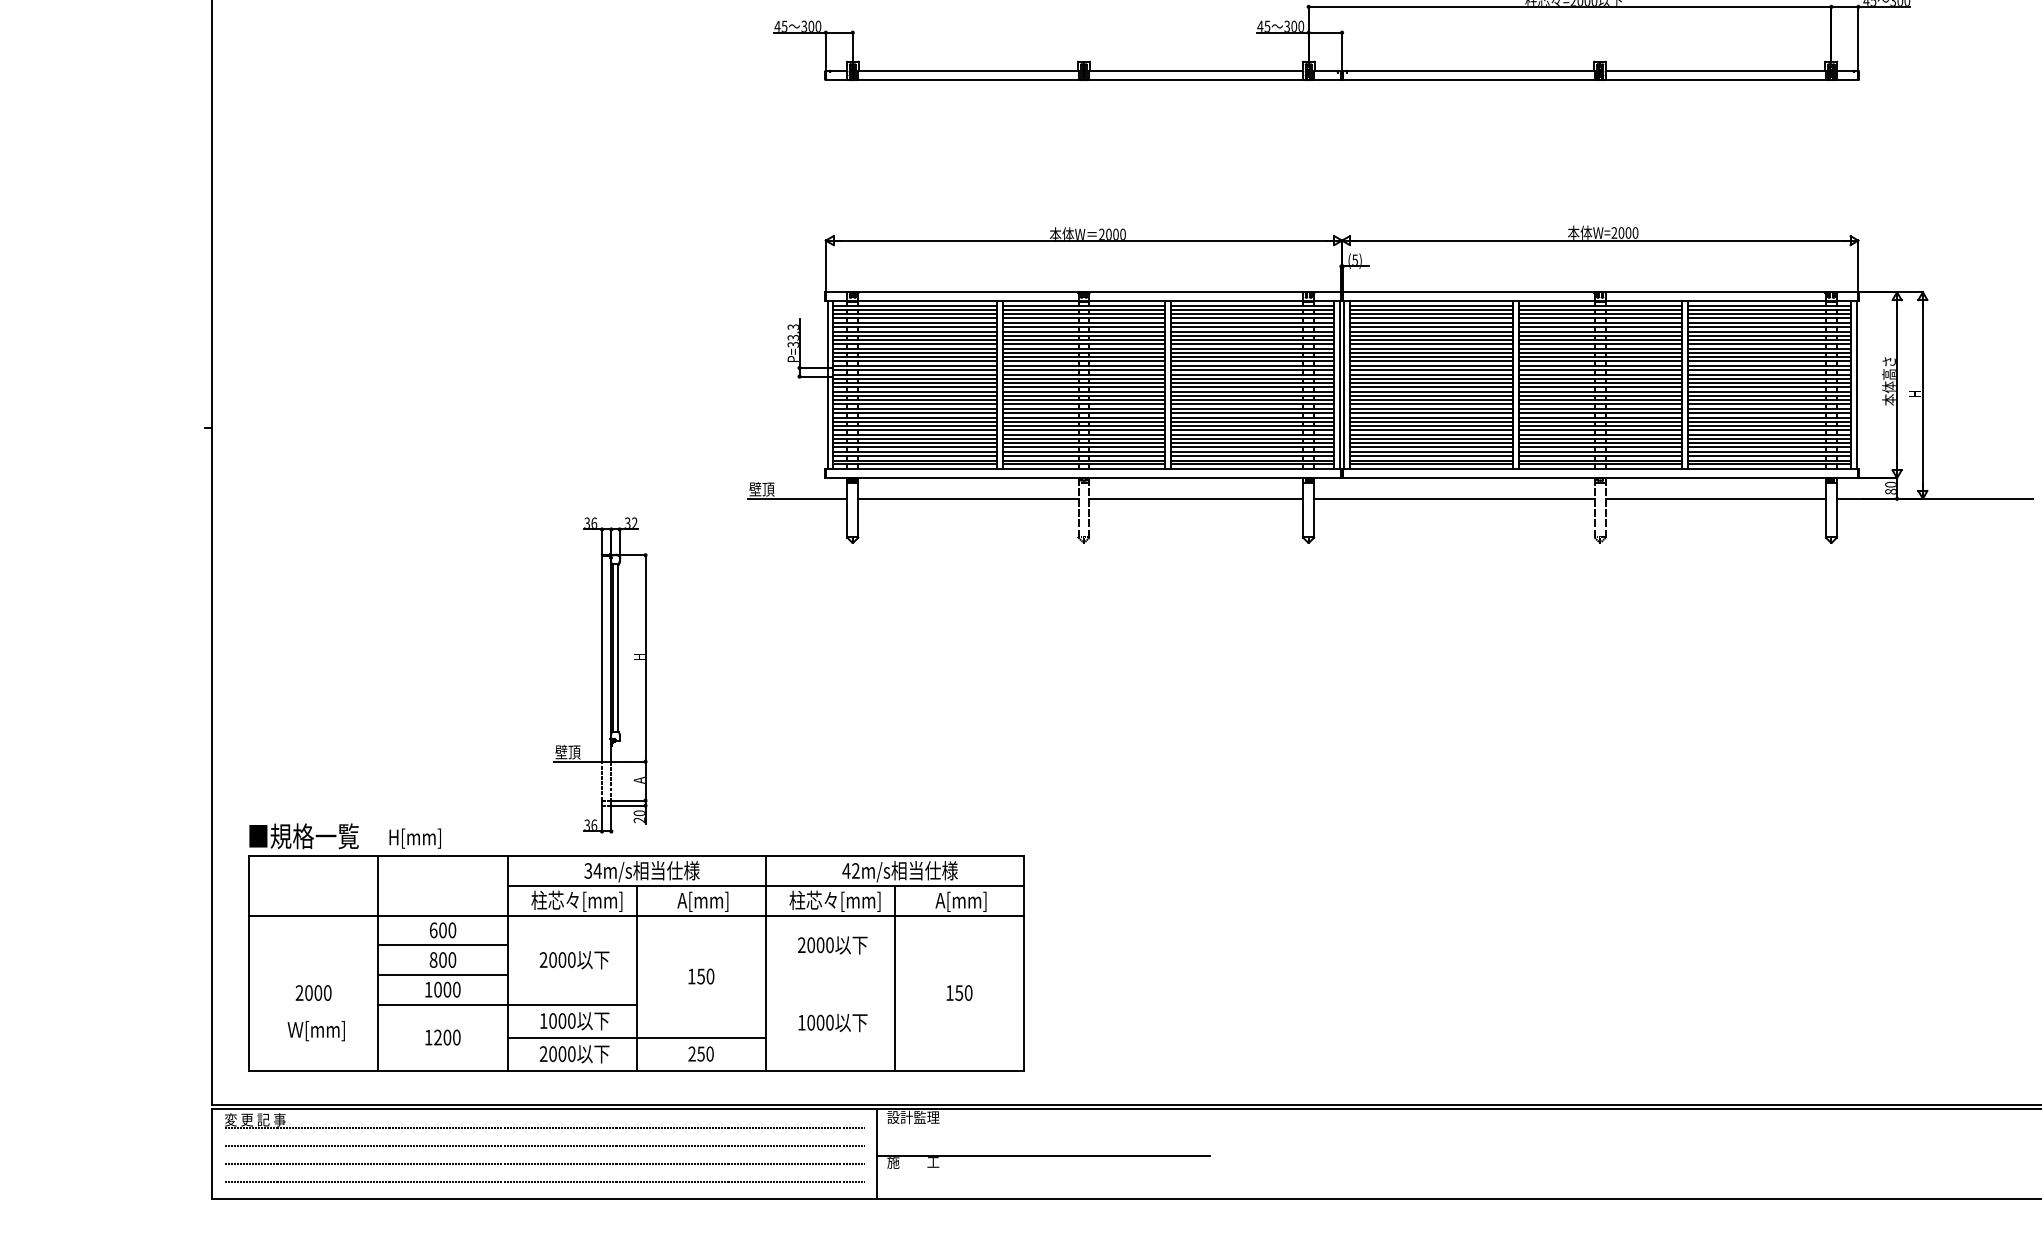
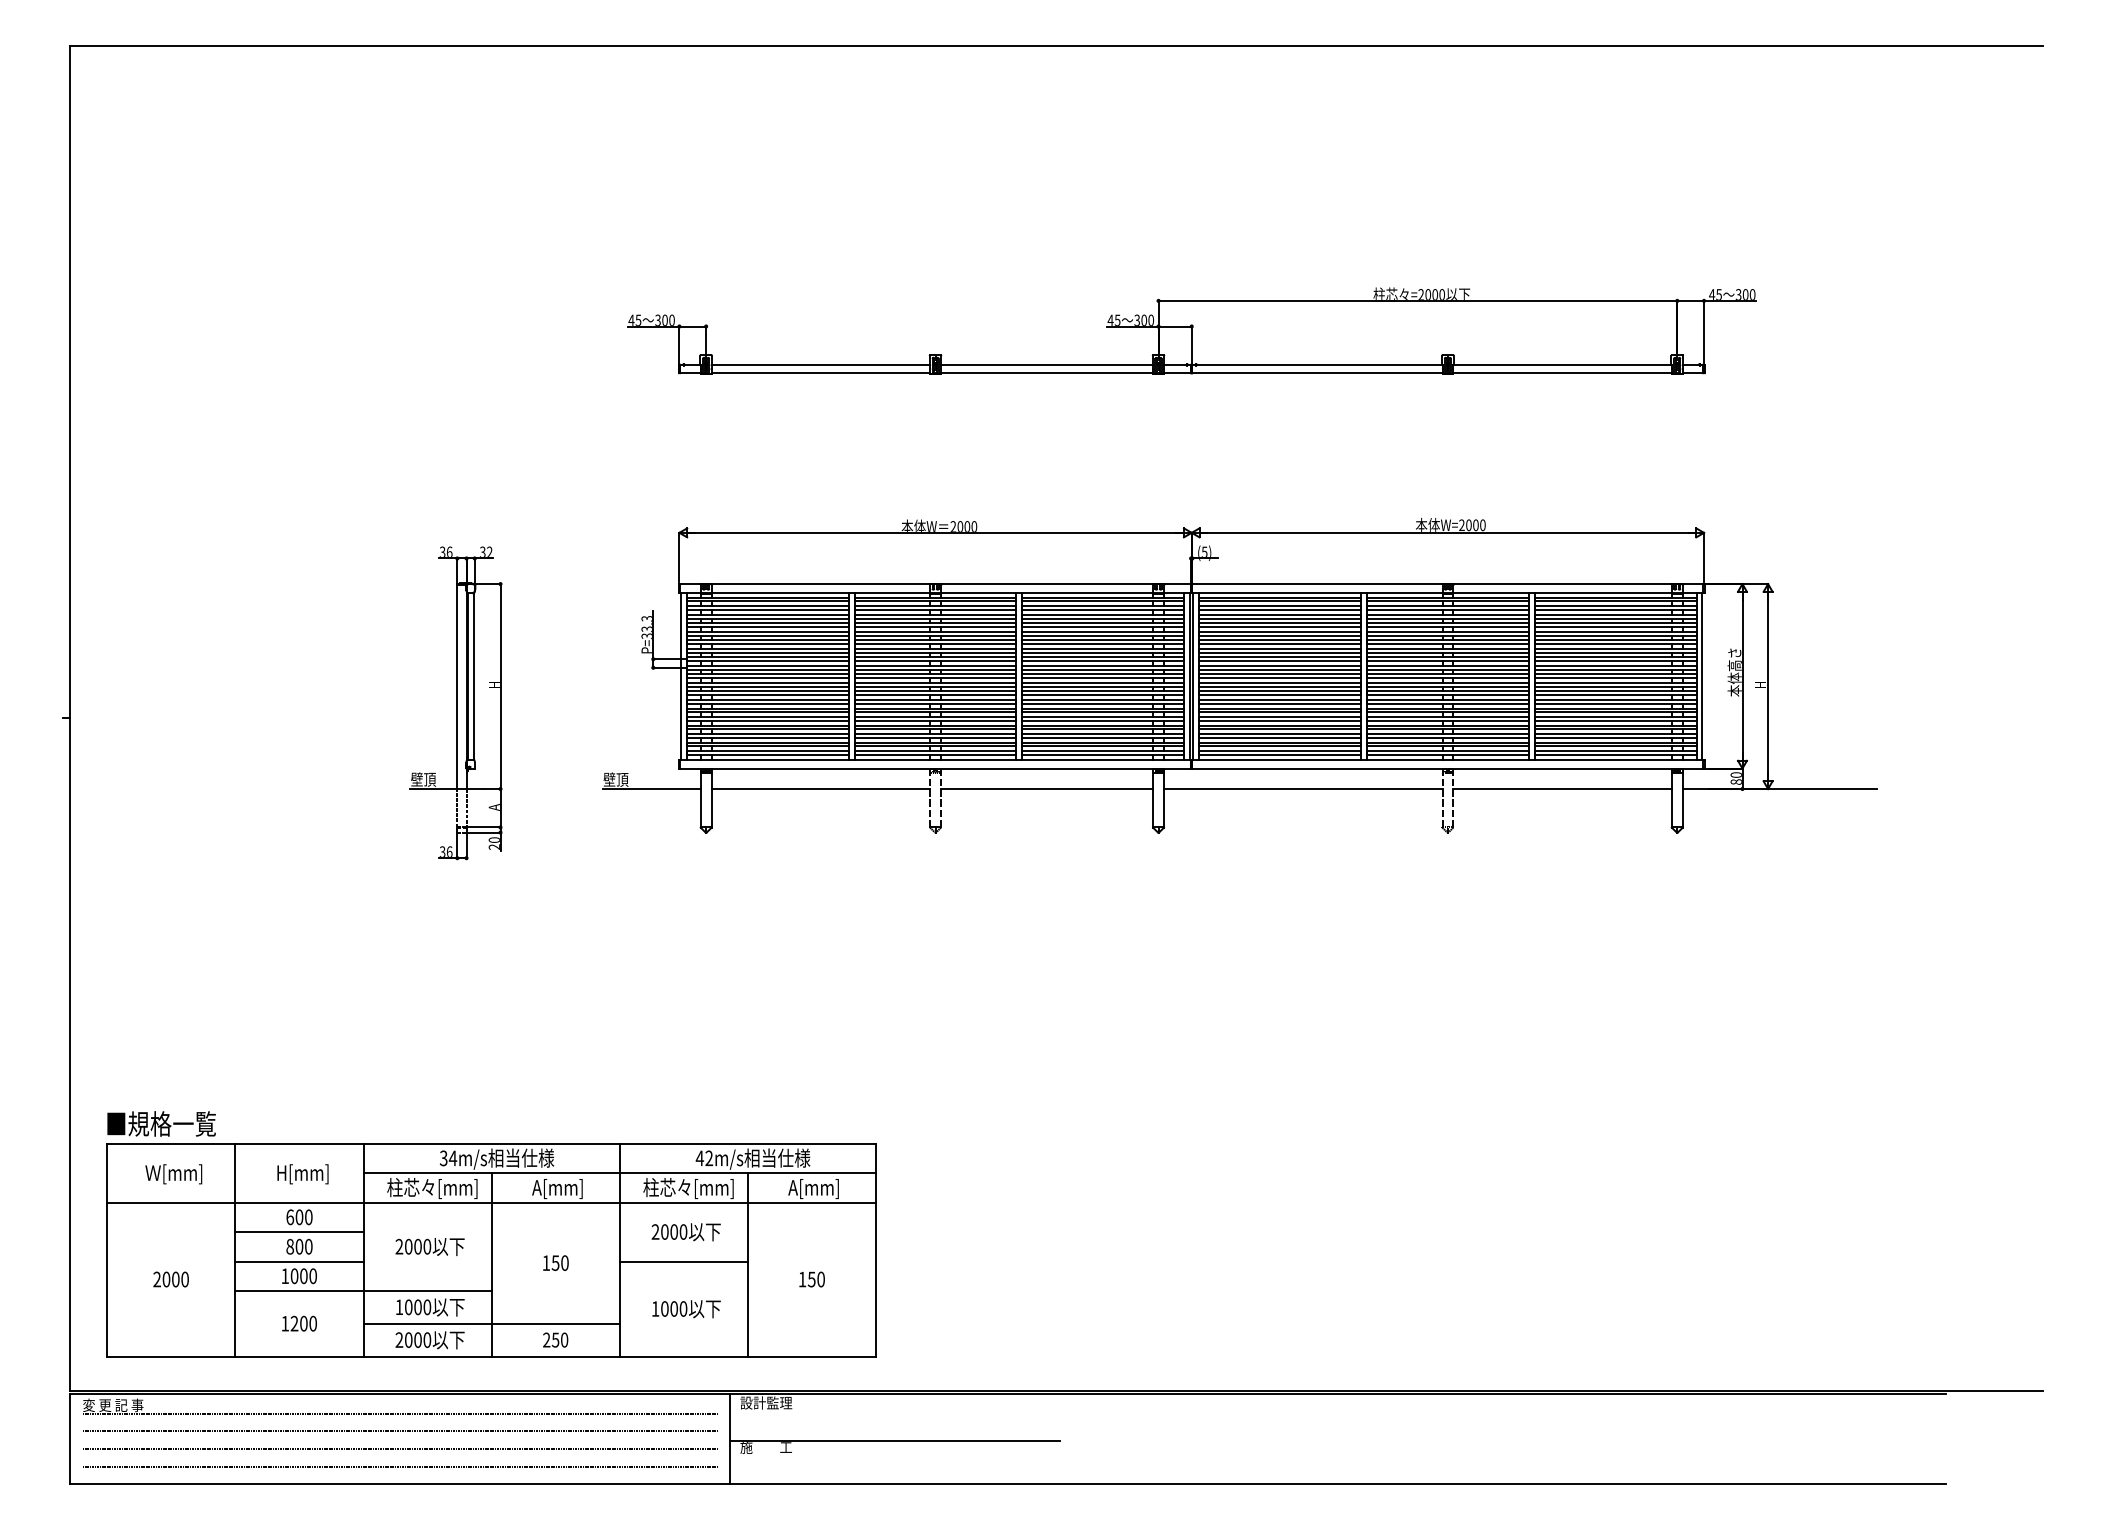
part: (600, 675) -> (455, 703), moved
text: (414, 838) -> (302, 1174), moved
line: (829, 974) -> (683, 1261), added
text: (316, 1031) -> (173, 1174), moved

